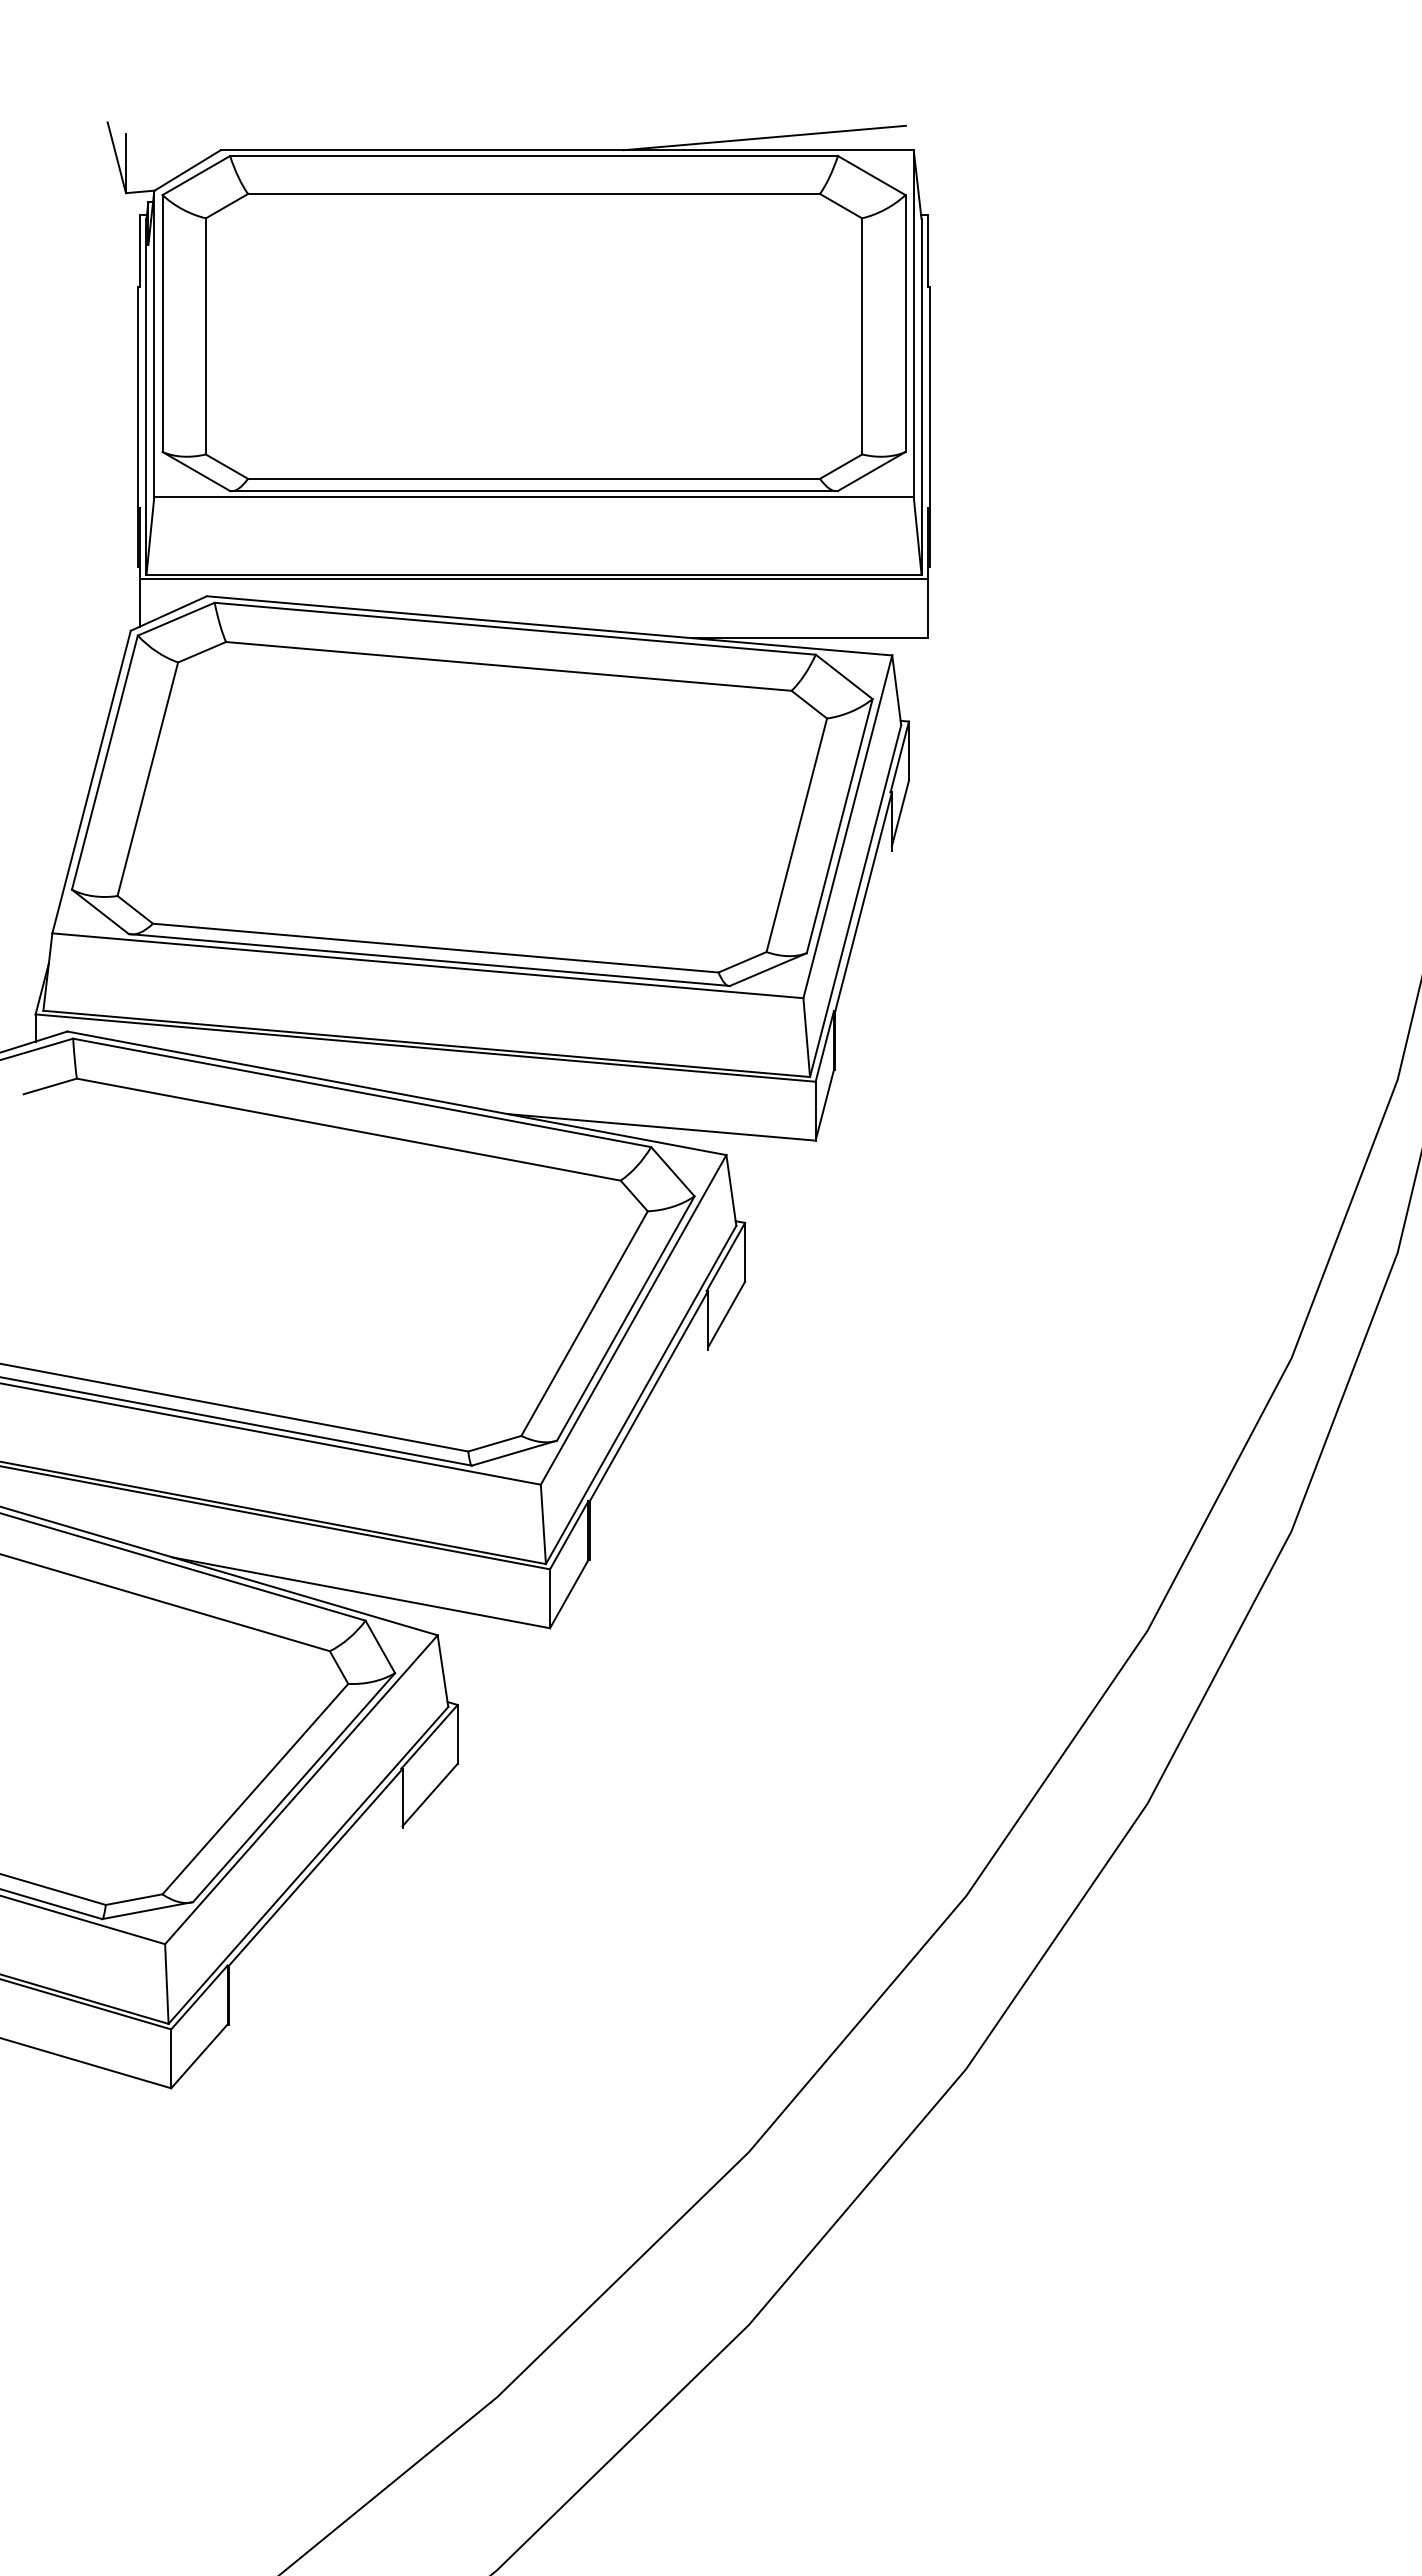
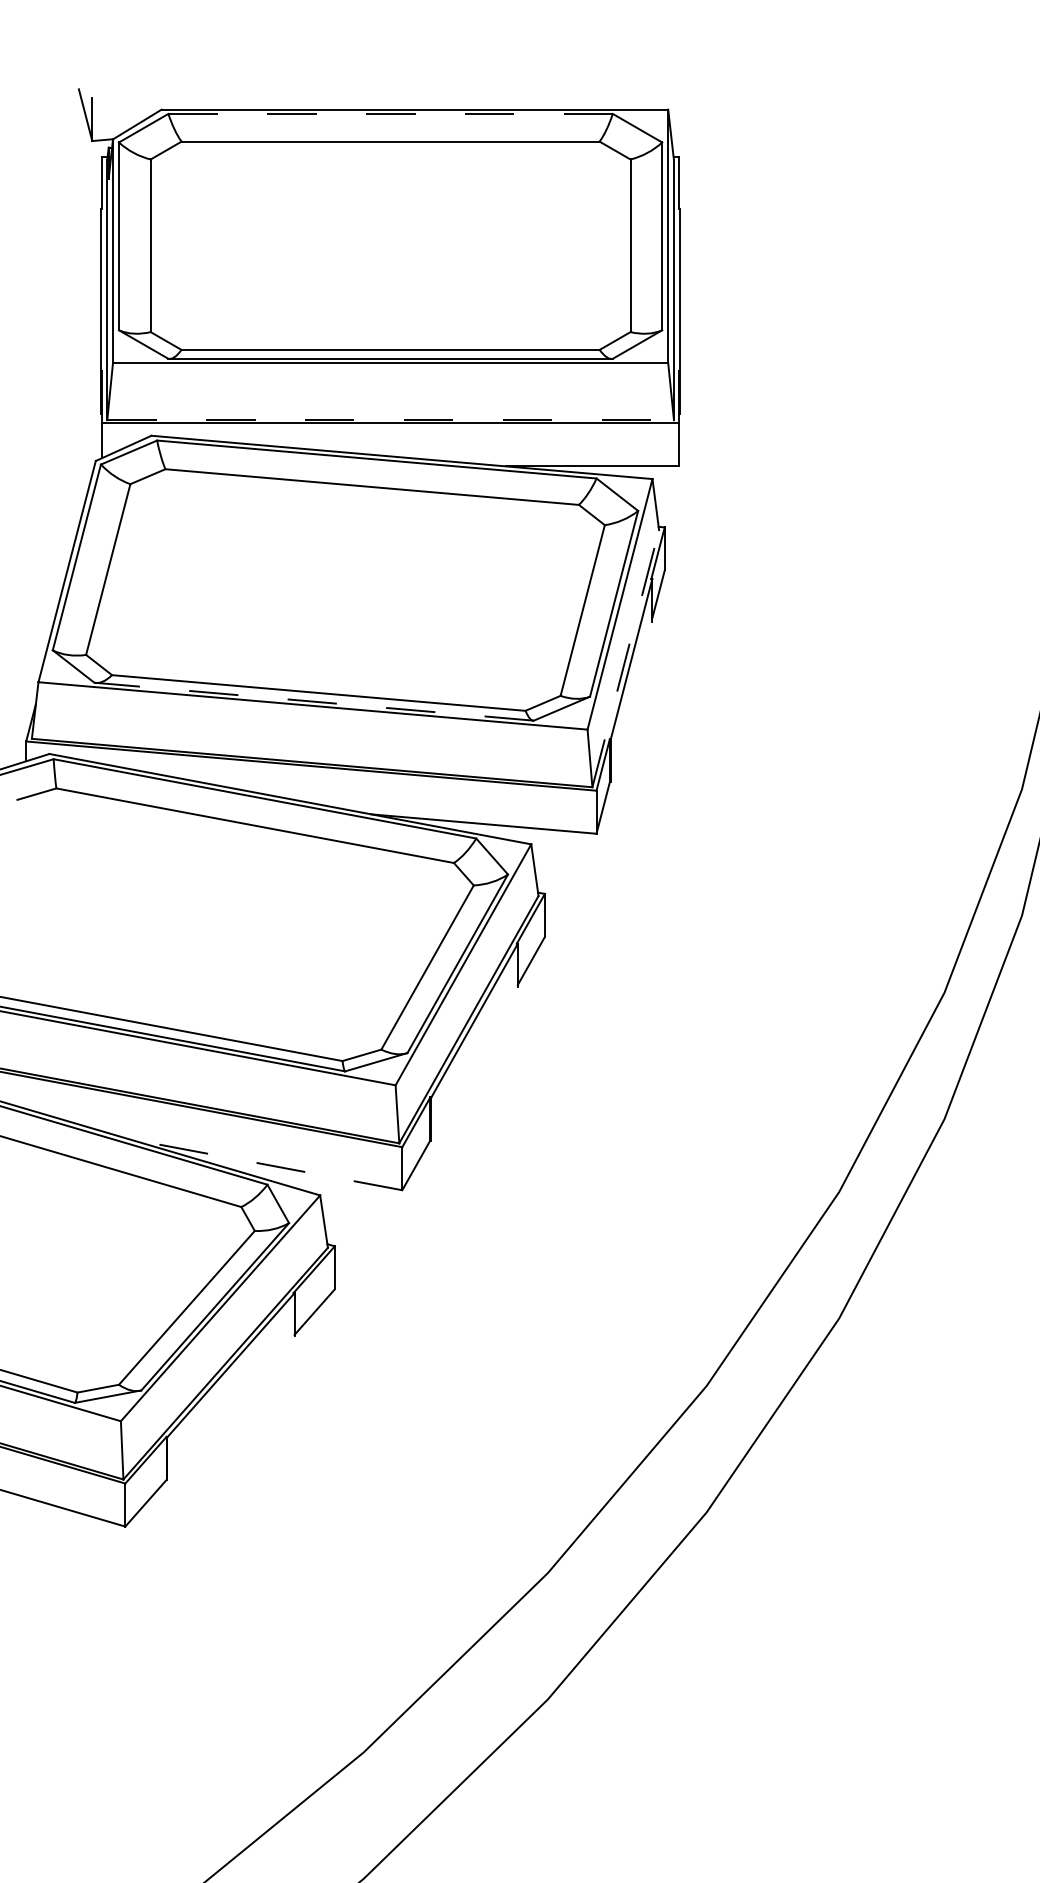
line: (764, 137) -> (559, 100), removed
line: (534, 156) -> (390, 114), solid -> dashed
line: (534, 574) -> (390, 419), solid -> dashed
line: (855, 901) -> (625, 658), solid -> dashed
line: (429, 960) -> (314, 702), solid -> dashed
line: (361, 1592) -> (264, 1164), solid -> dashed

